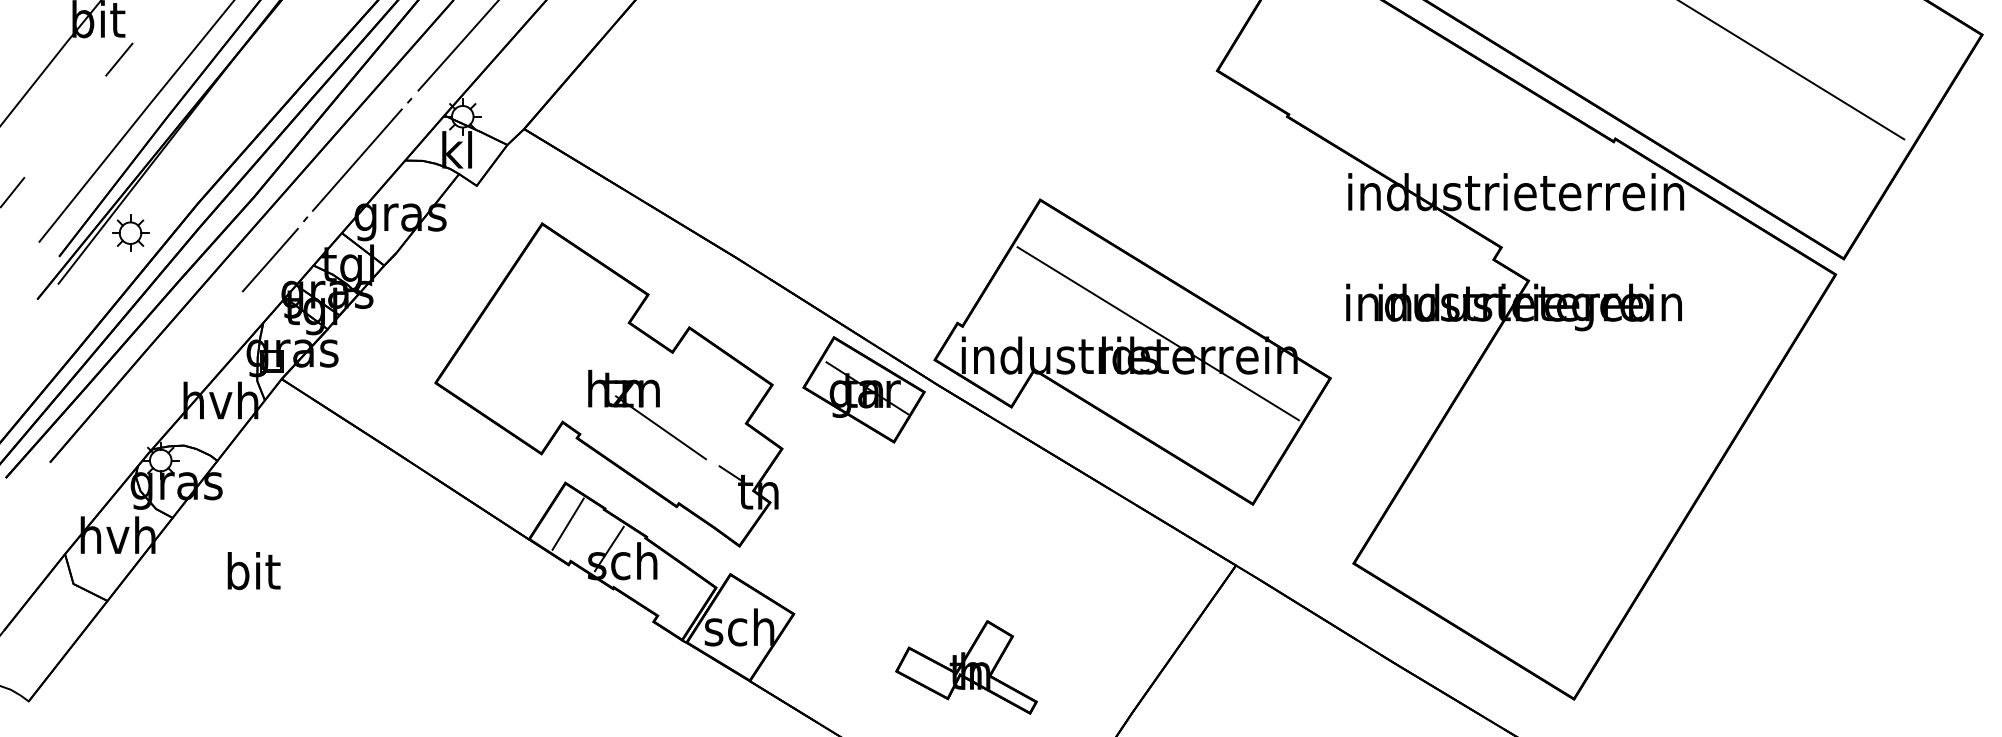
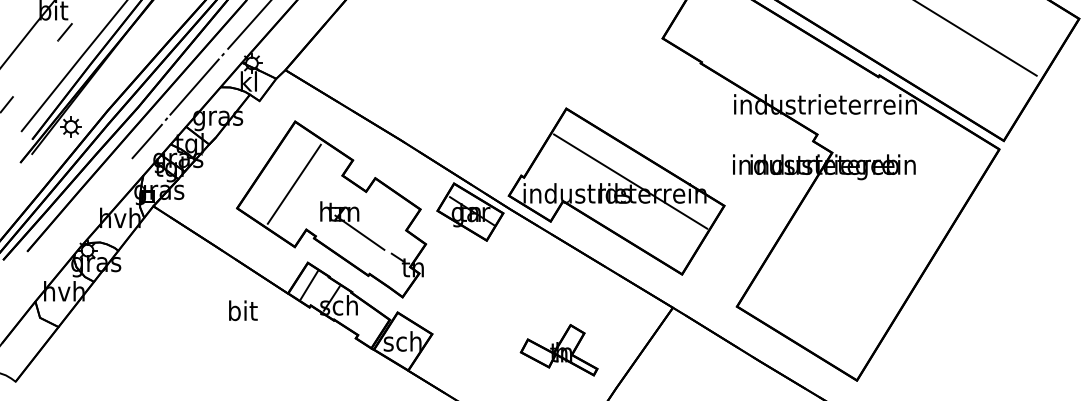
line: (539, 337) -> (293, 183), added
text: (254, 570) -> (243, 310), moved
part: (965, 667) -> (558, 350), moved

